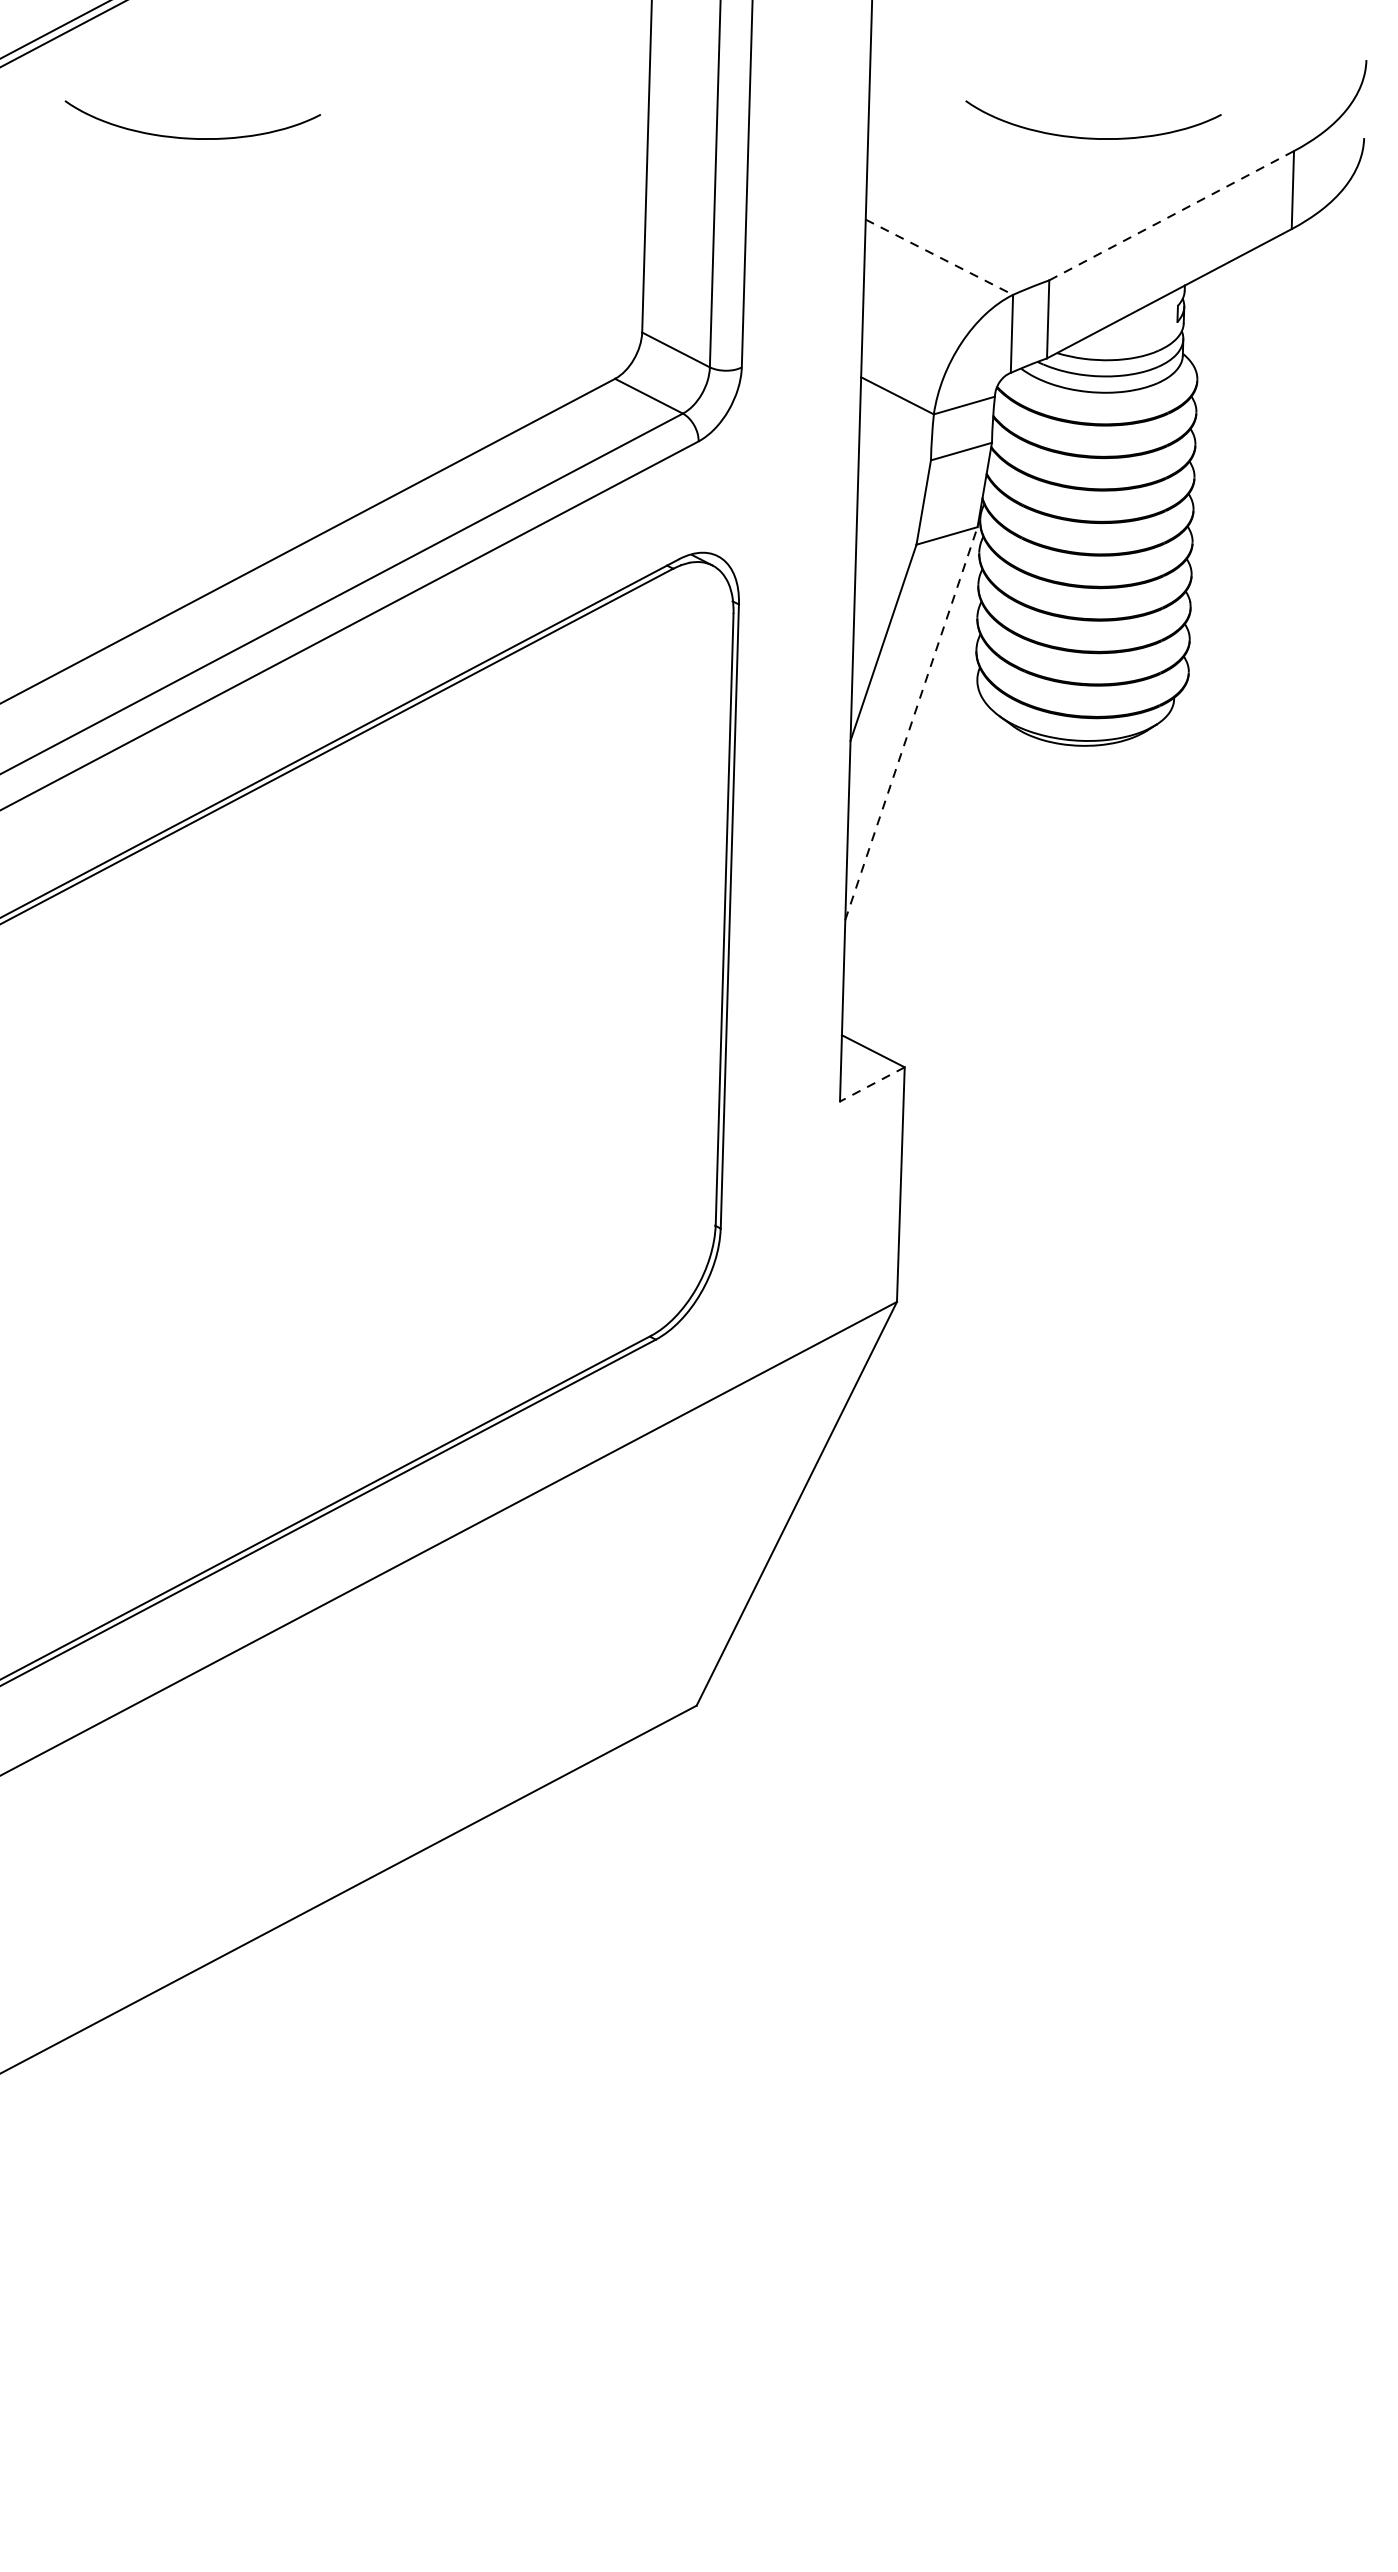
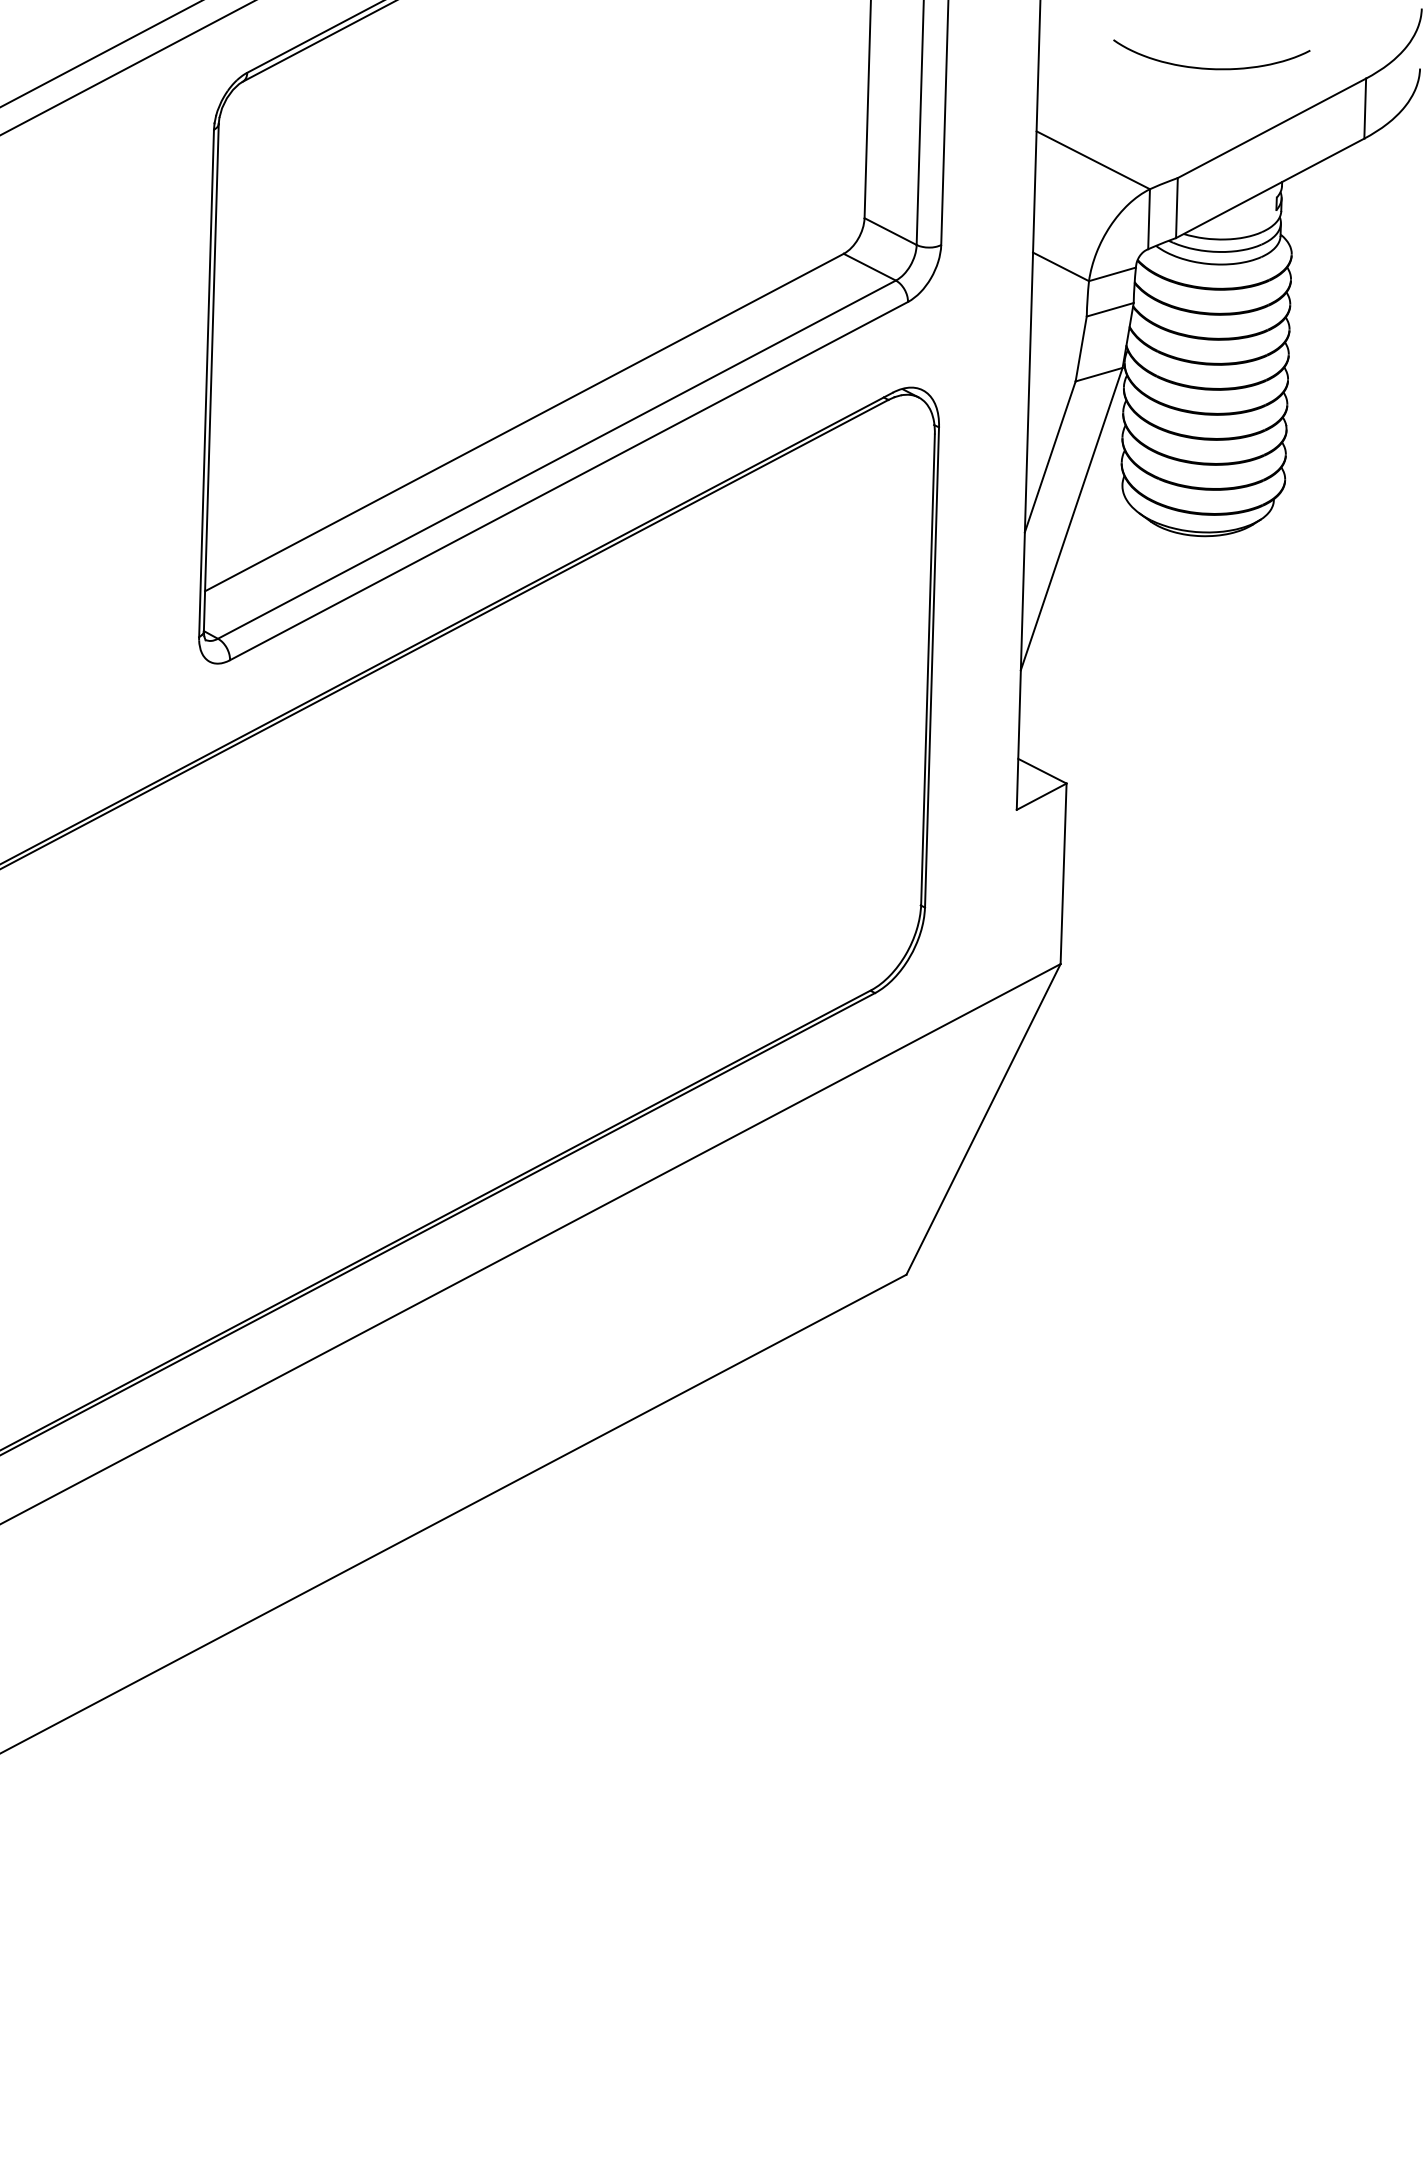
curve: (185, 136) -> (513, 67), removed
line: (1172, 215) -> (1272, 128), dashed -> solid
line: (939, 257) -> (1093, 160), dashed -> solid
line: (911, 724) -> (1071, 519), dashed -> solid
line: (872, 1084) -> (1041, 796), dashed -> solid

